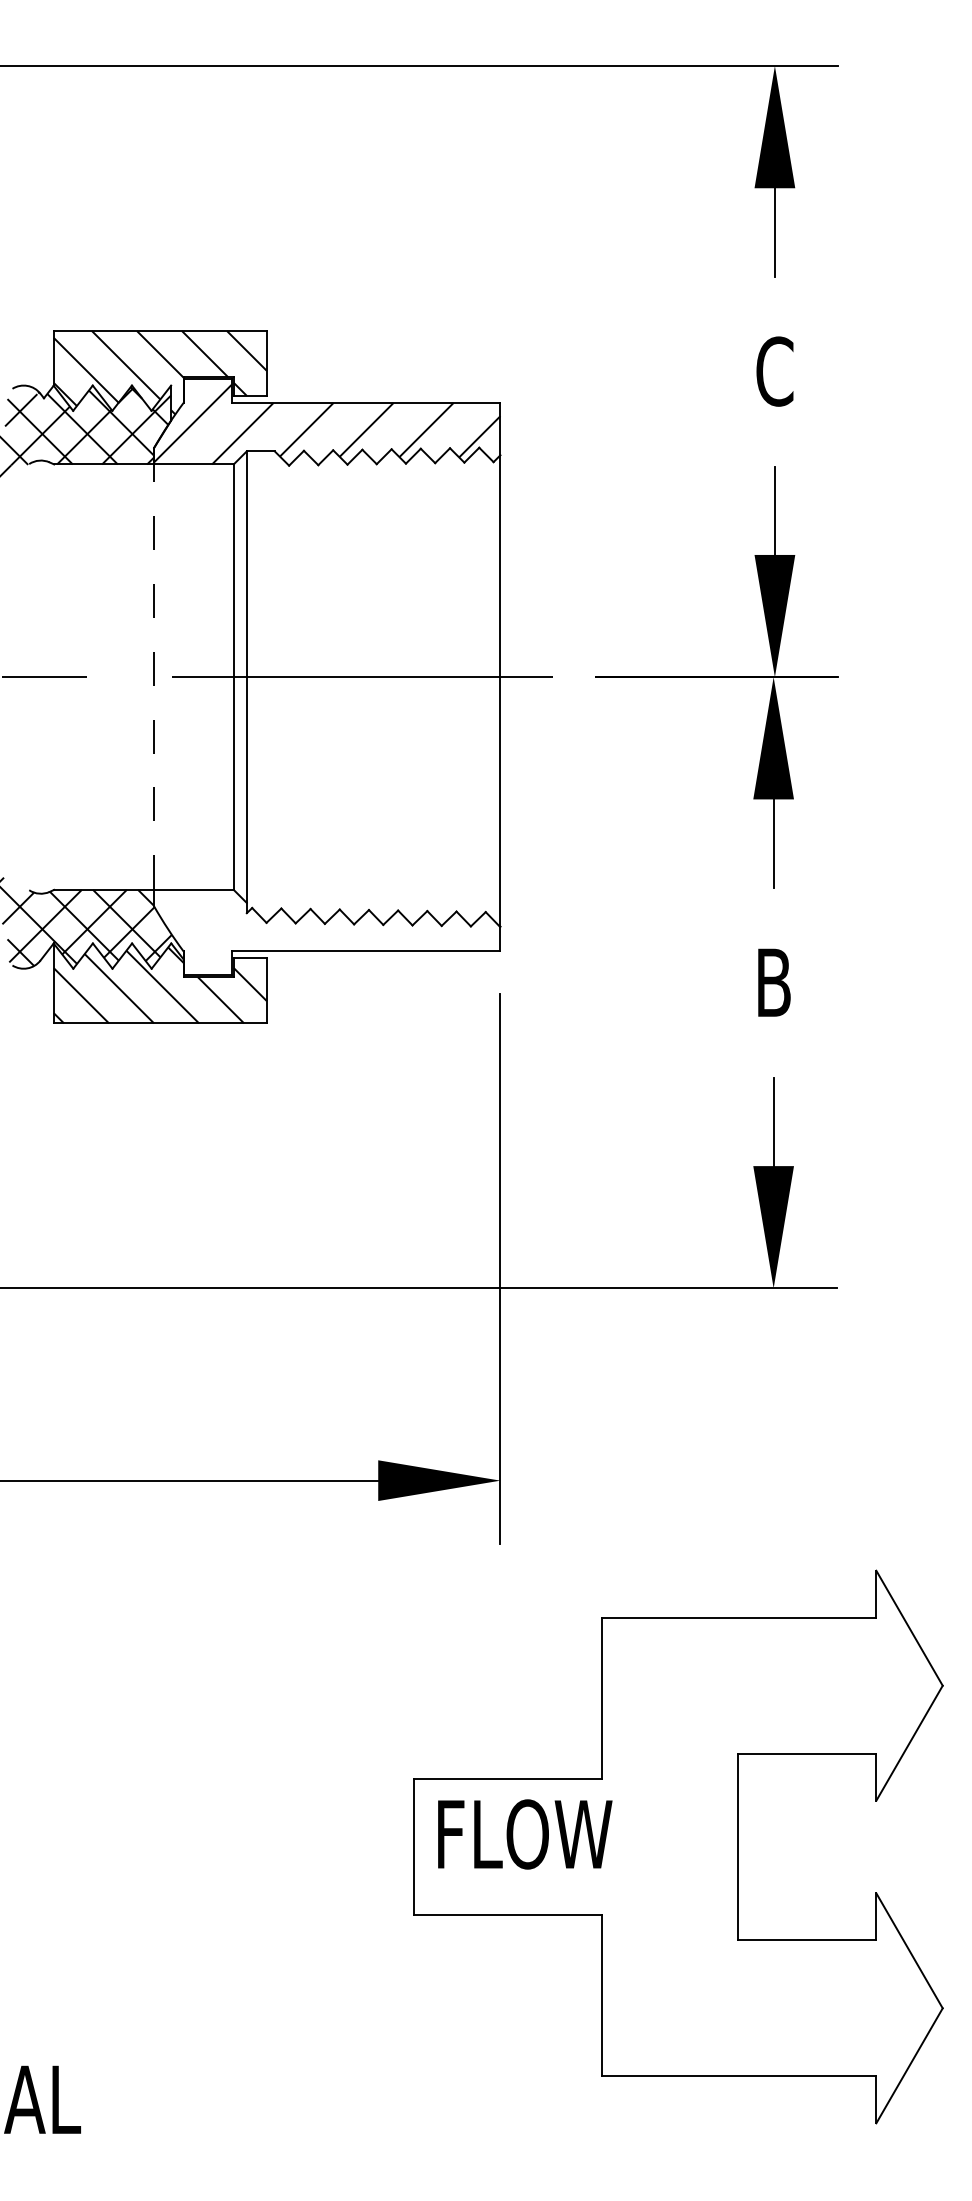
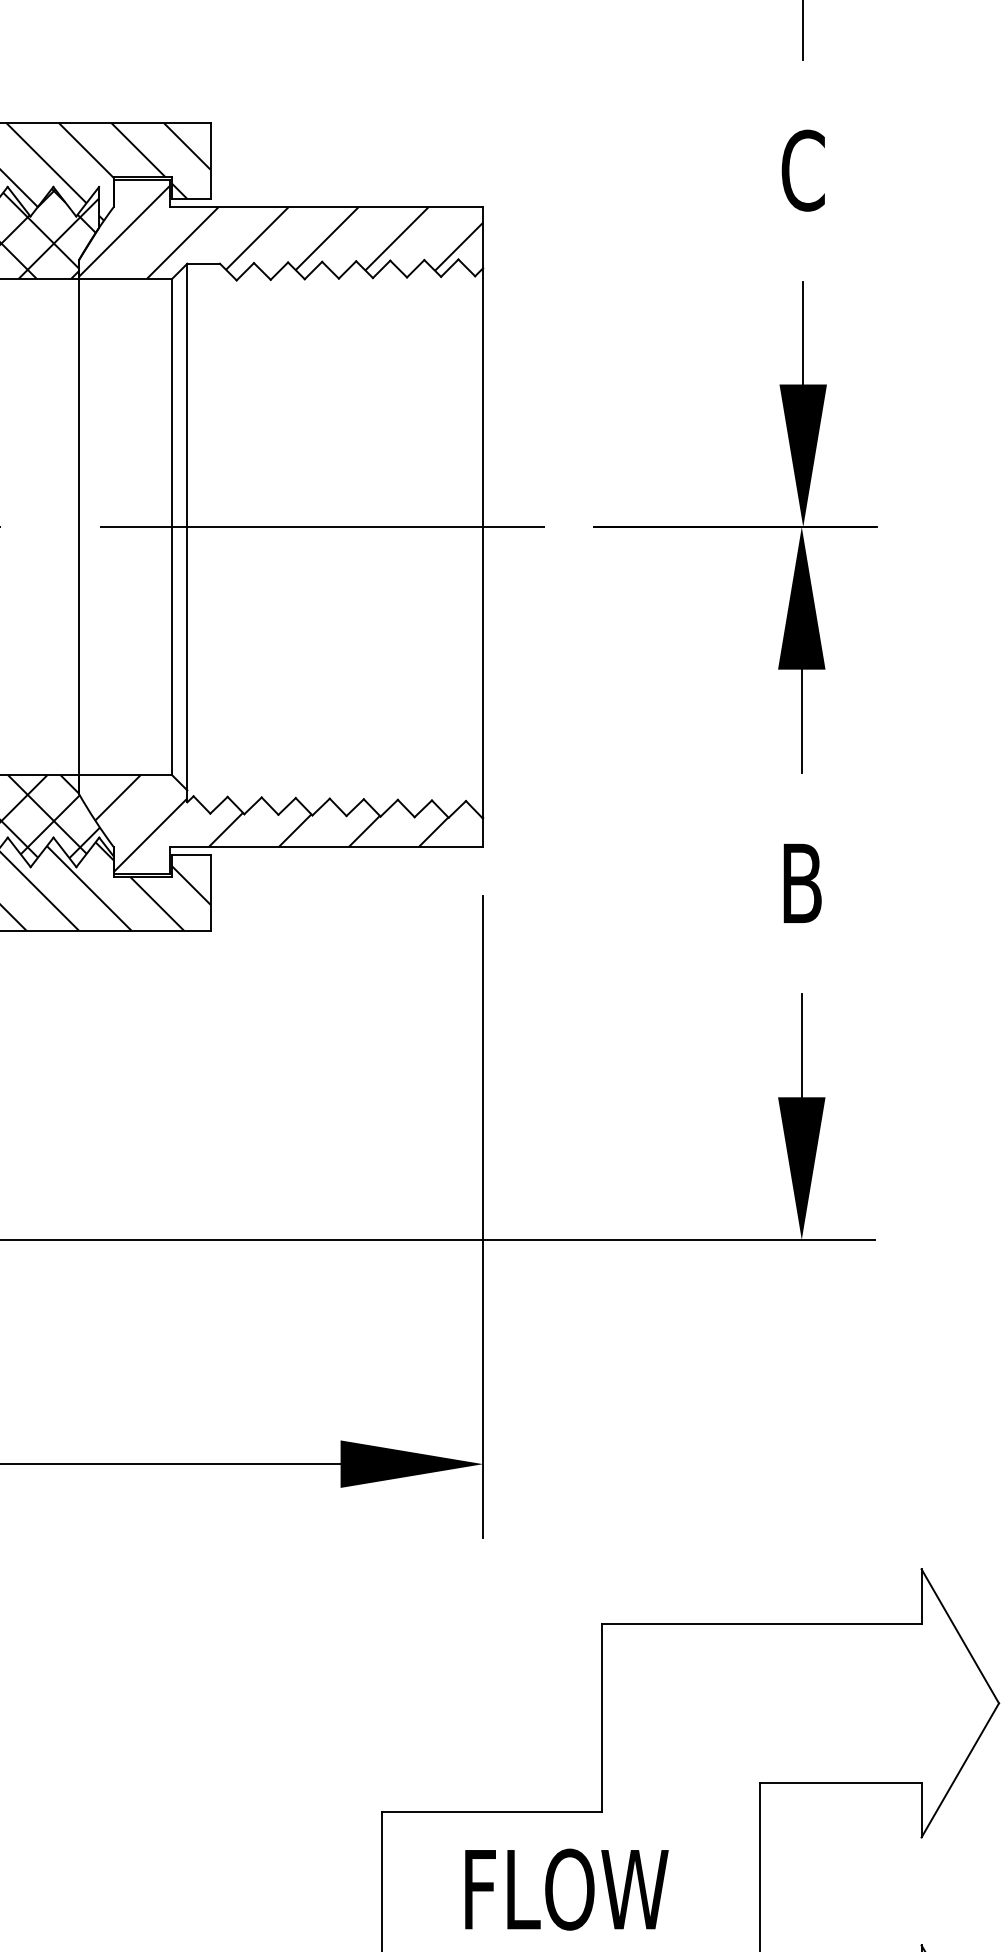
line: (154, 677) -> (79, 527), dashed -> solid
hatch: (318, 931) -> (270, 823), added
text: (525, 1834) -> (567, 1889), moved

